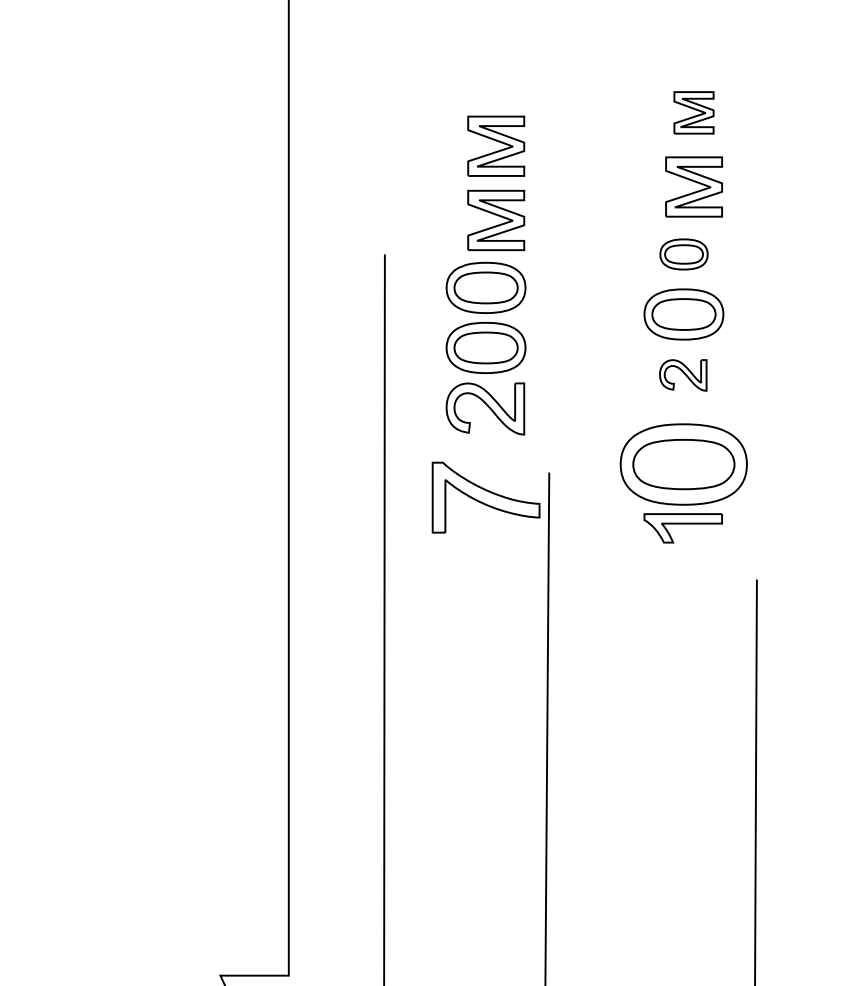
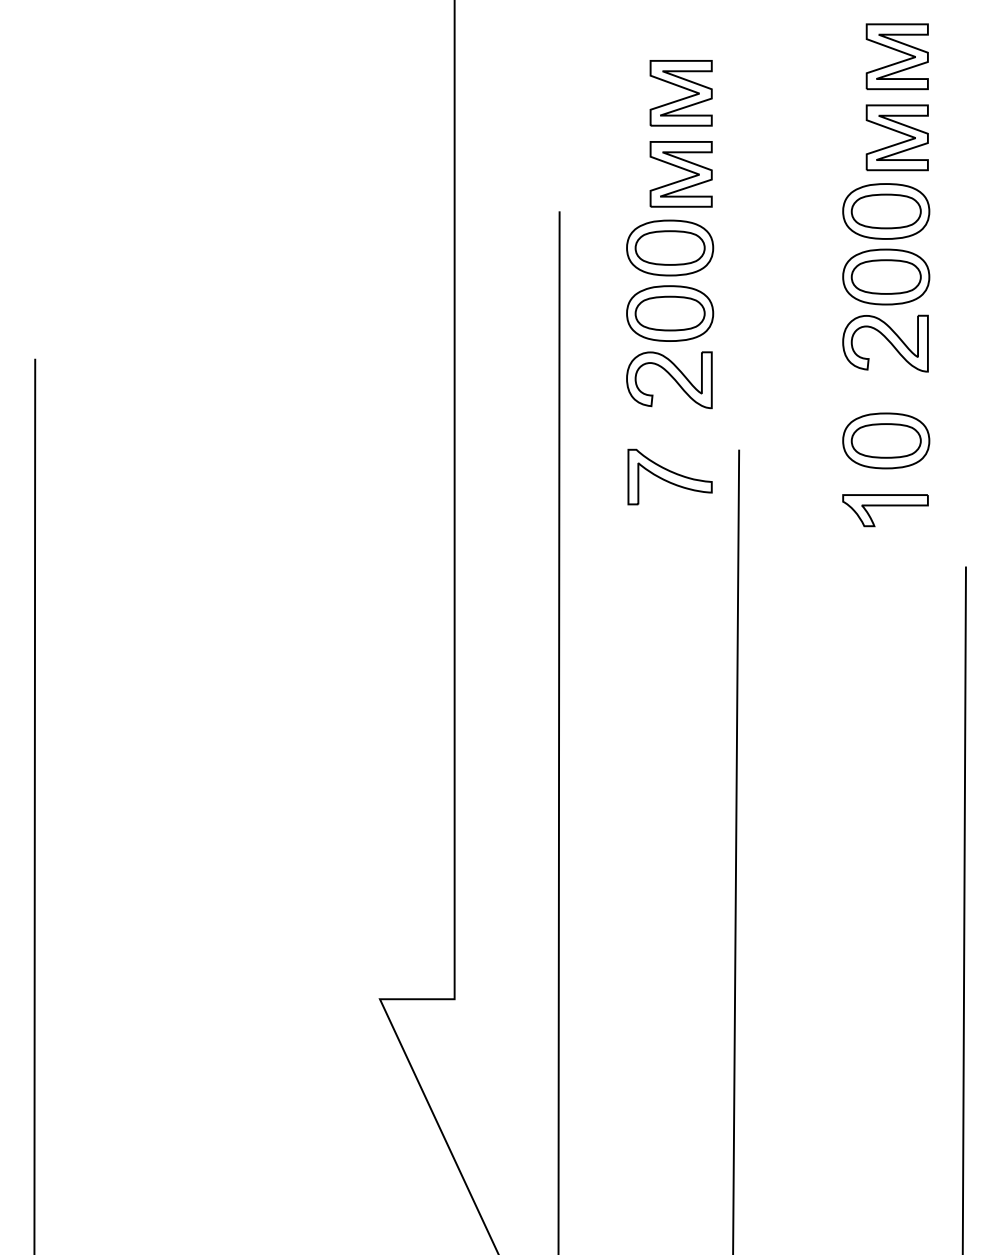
part: (693, 112) -> (896, 56), size x1.43
part: (684, 254) -> (886, 211), size x1.67
part: (683, 375) -> (885, 343), size x1.67
part: (684, 464) -> (886, 440), size x0.62
part: (485, 497) -> (669, 476), size x0.71

